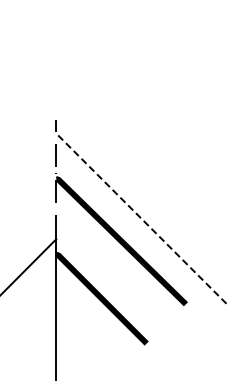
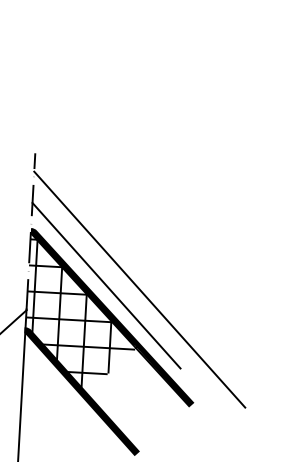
line: (115, 216) -> (105, 284), added
line: (141, 218) -> (139, 289), dashed -> solid
hatch: (98, 240) -> (81, 315), added

